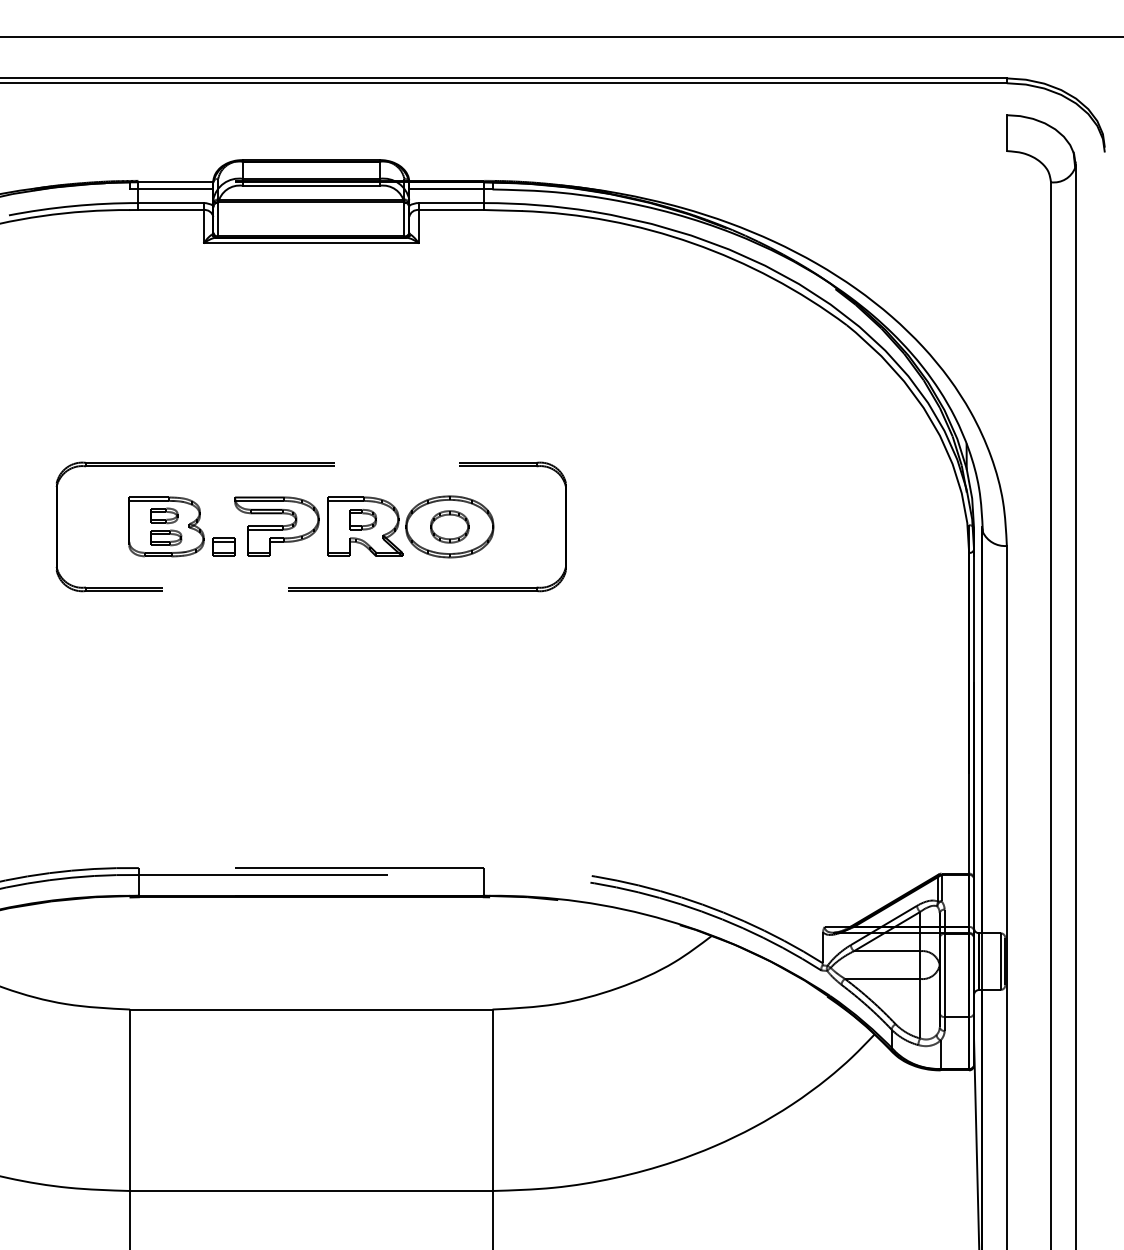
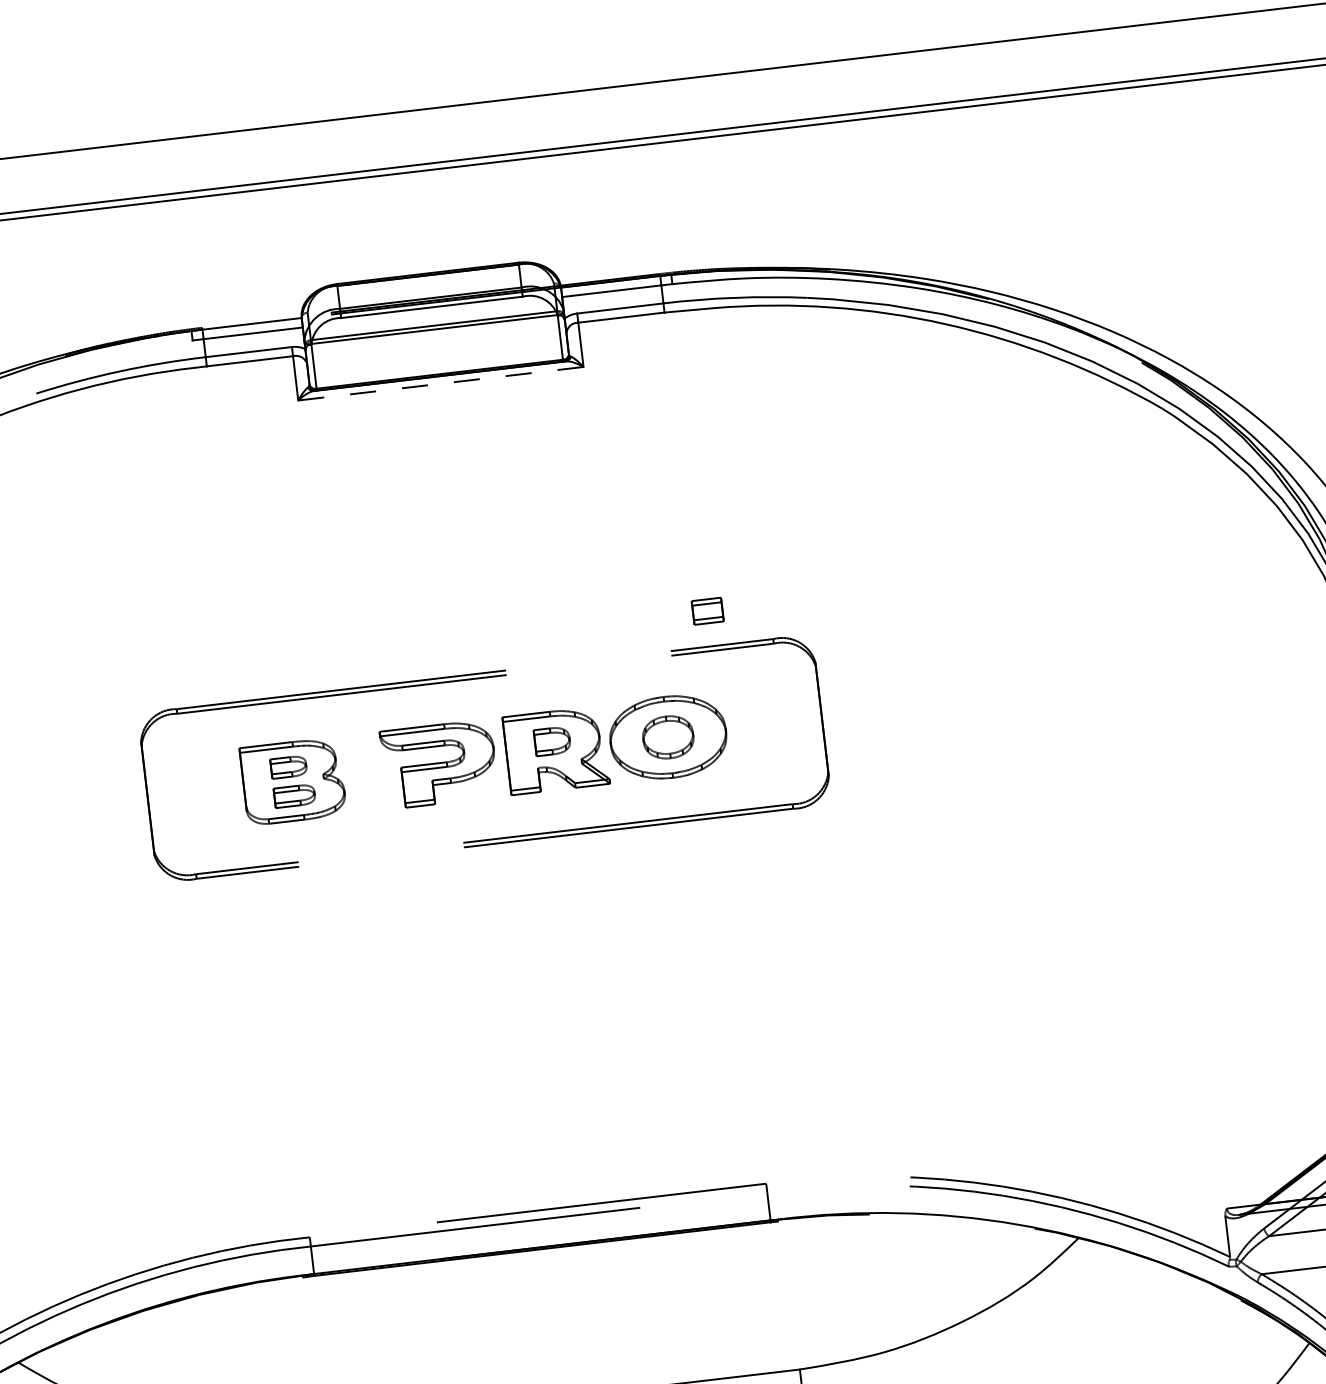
line: (311, 243) -> (441, 383), solid -> dashed
part: (223, 546) -> (706, 610), moved

